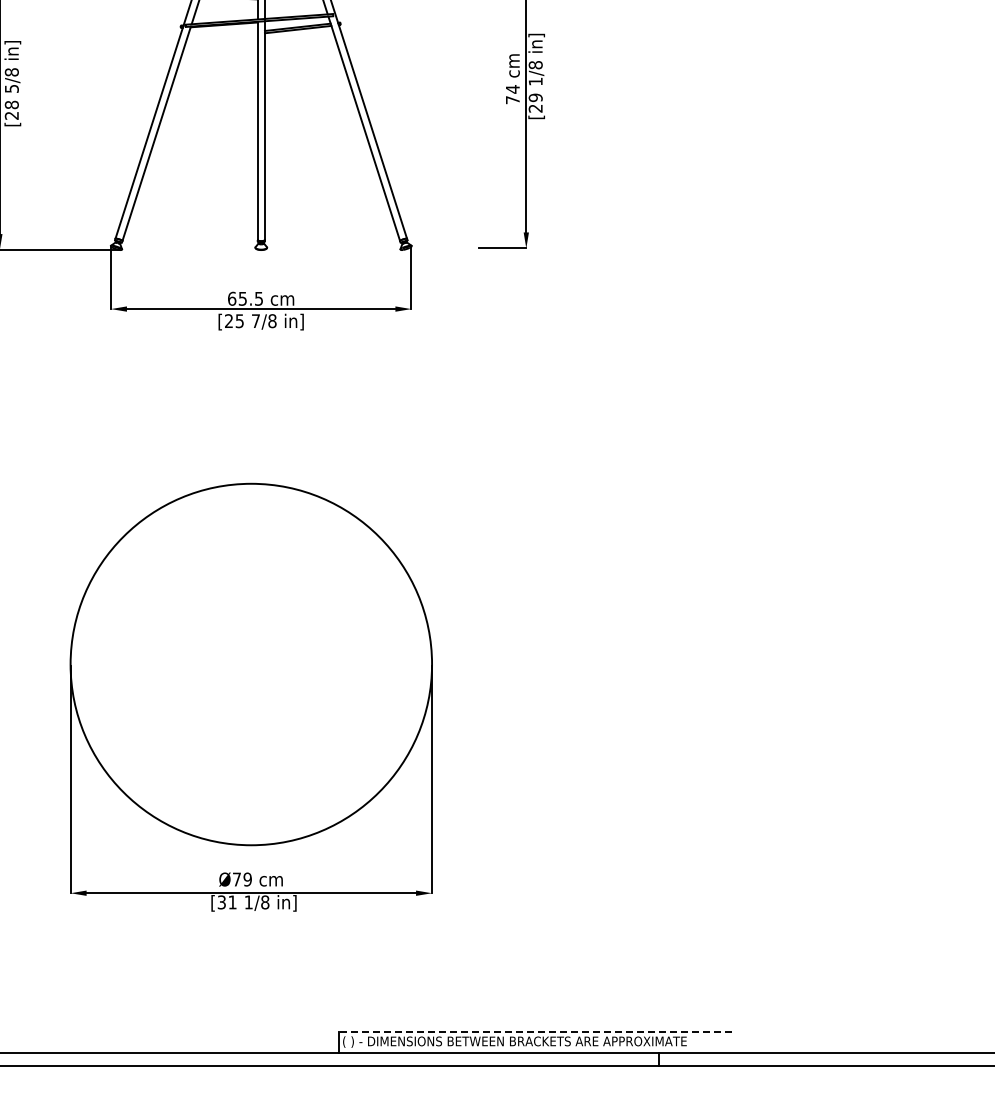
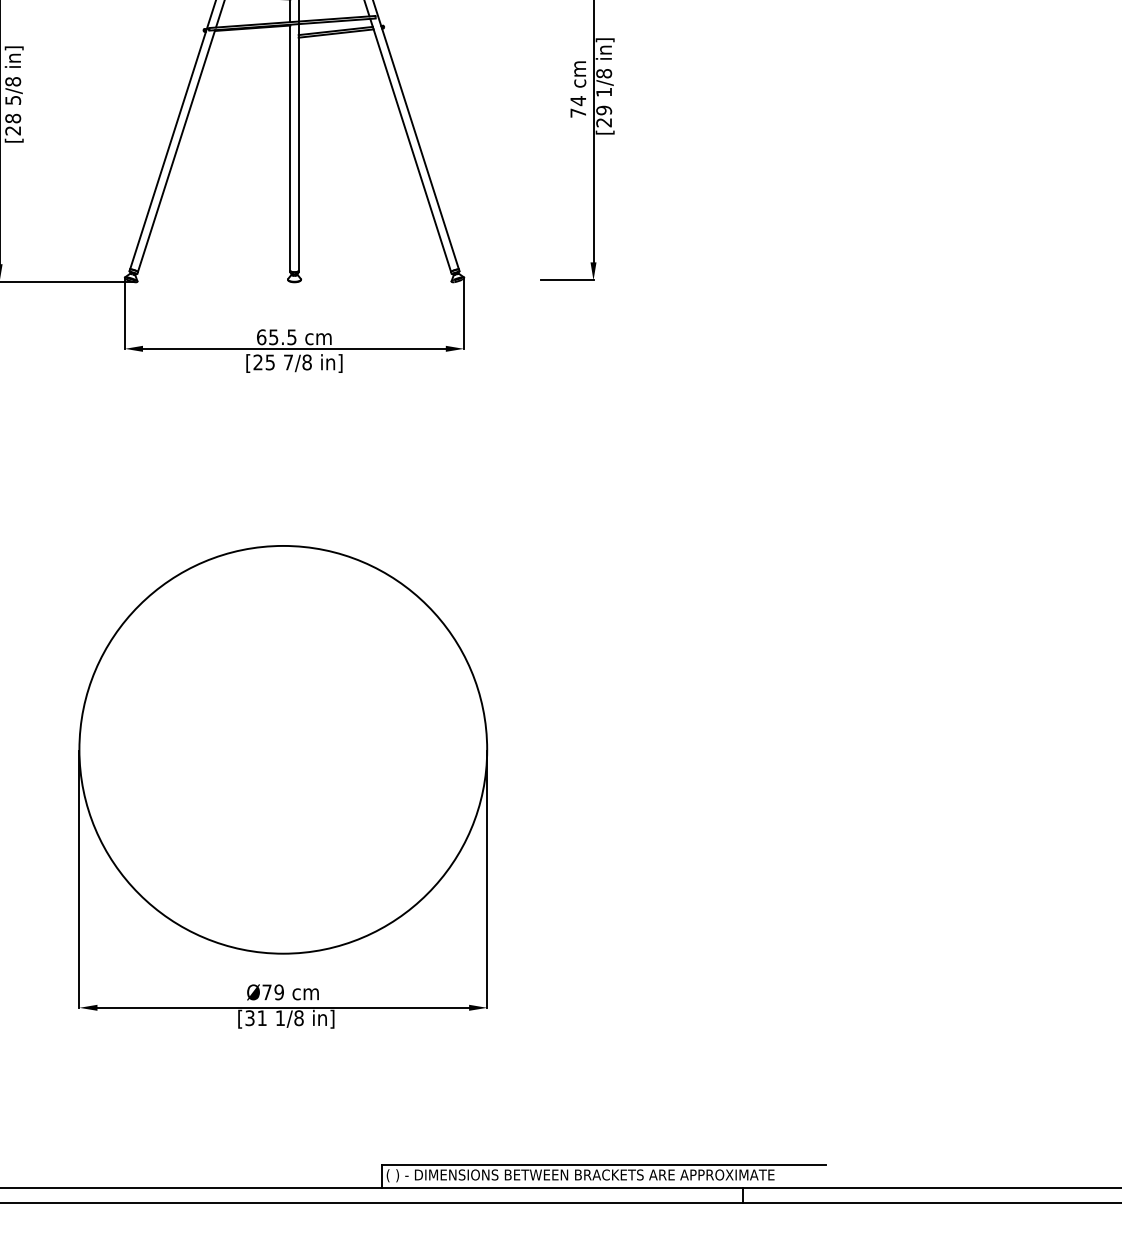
line: (535, 1032) -> (603, 1164), dashed -> solid

